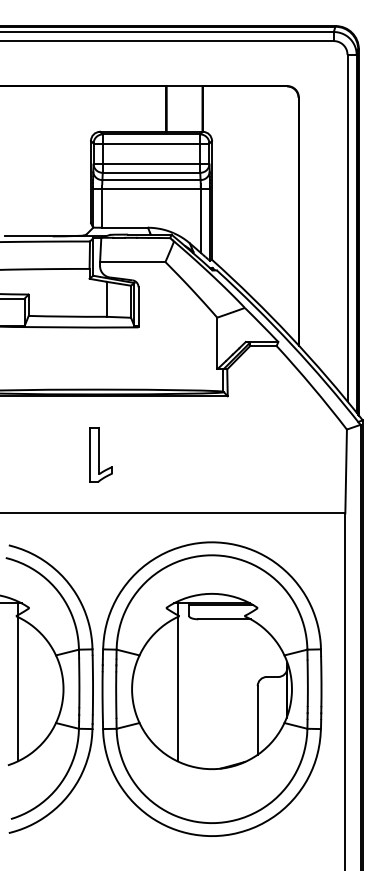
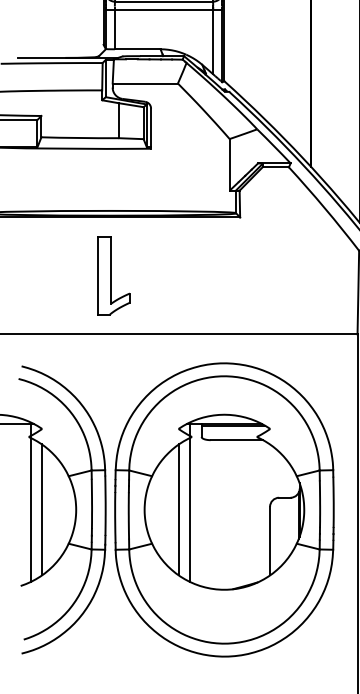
part: (100, 454) -> (113, 275), size x1.43
line: (29, 688) -> (42, 509), added
line: (166, 688) -> (179, 509), added

